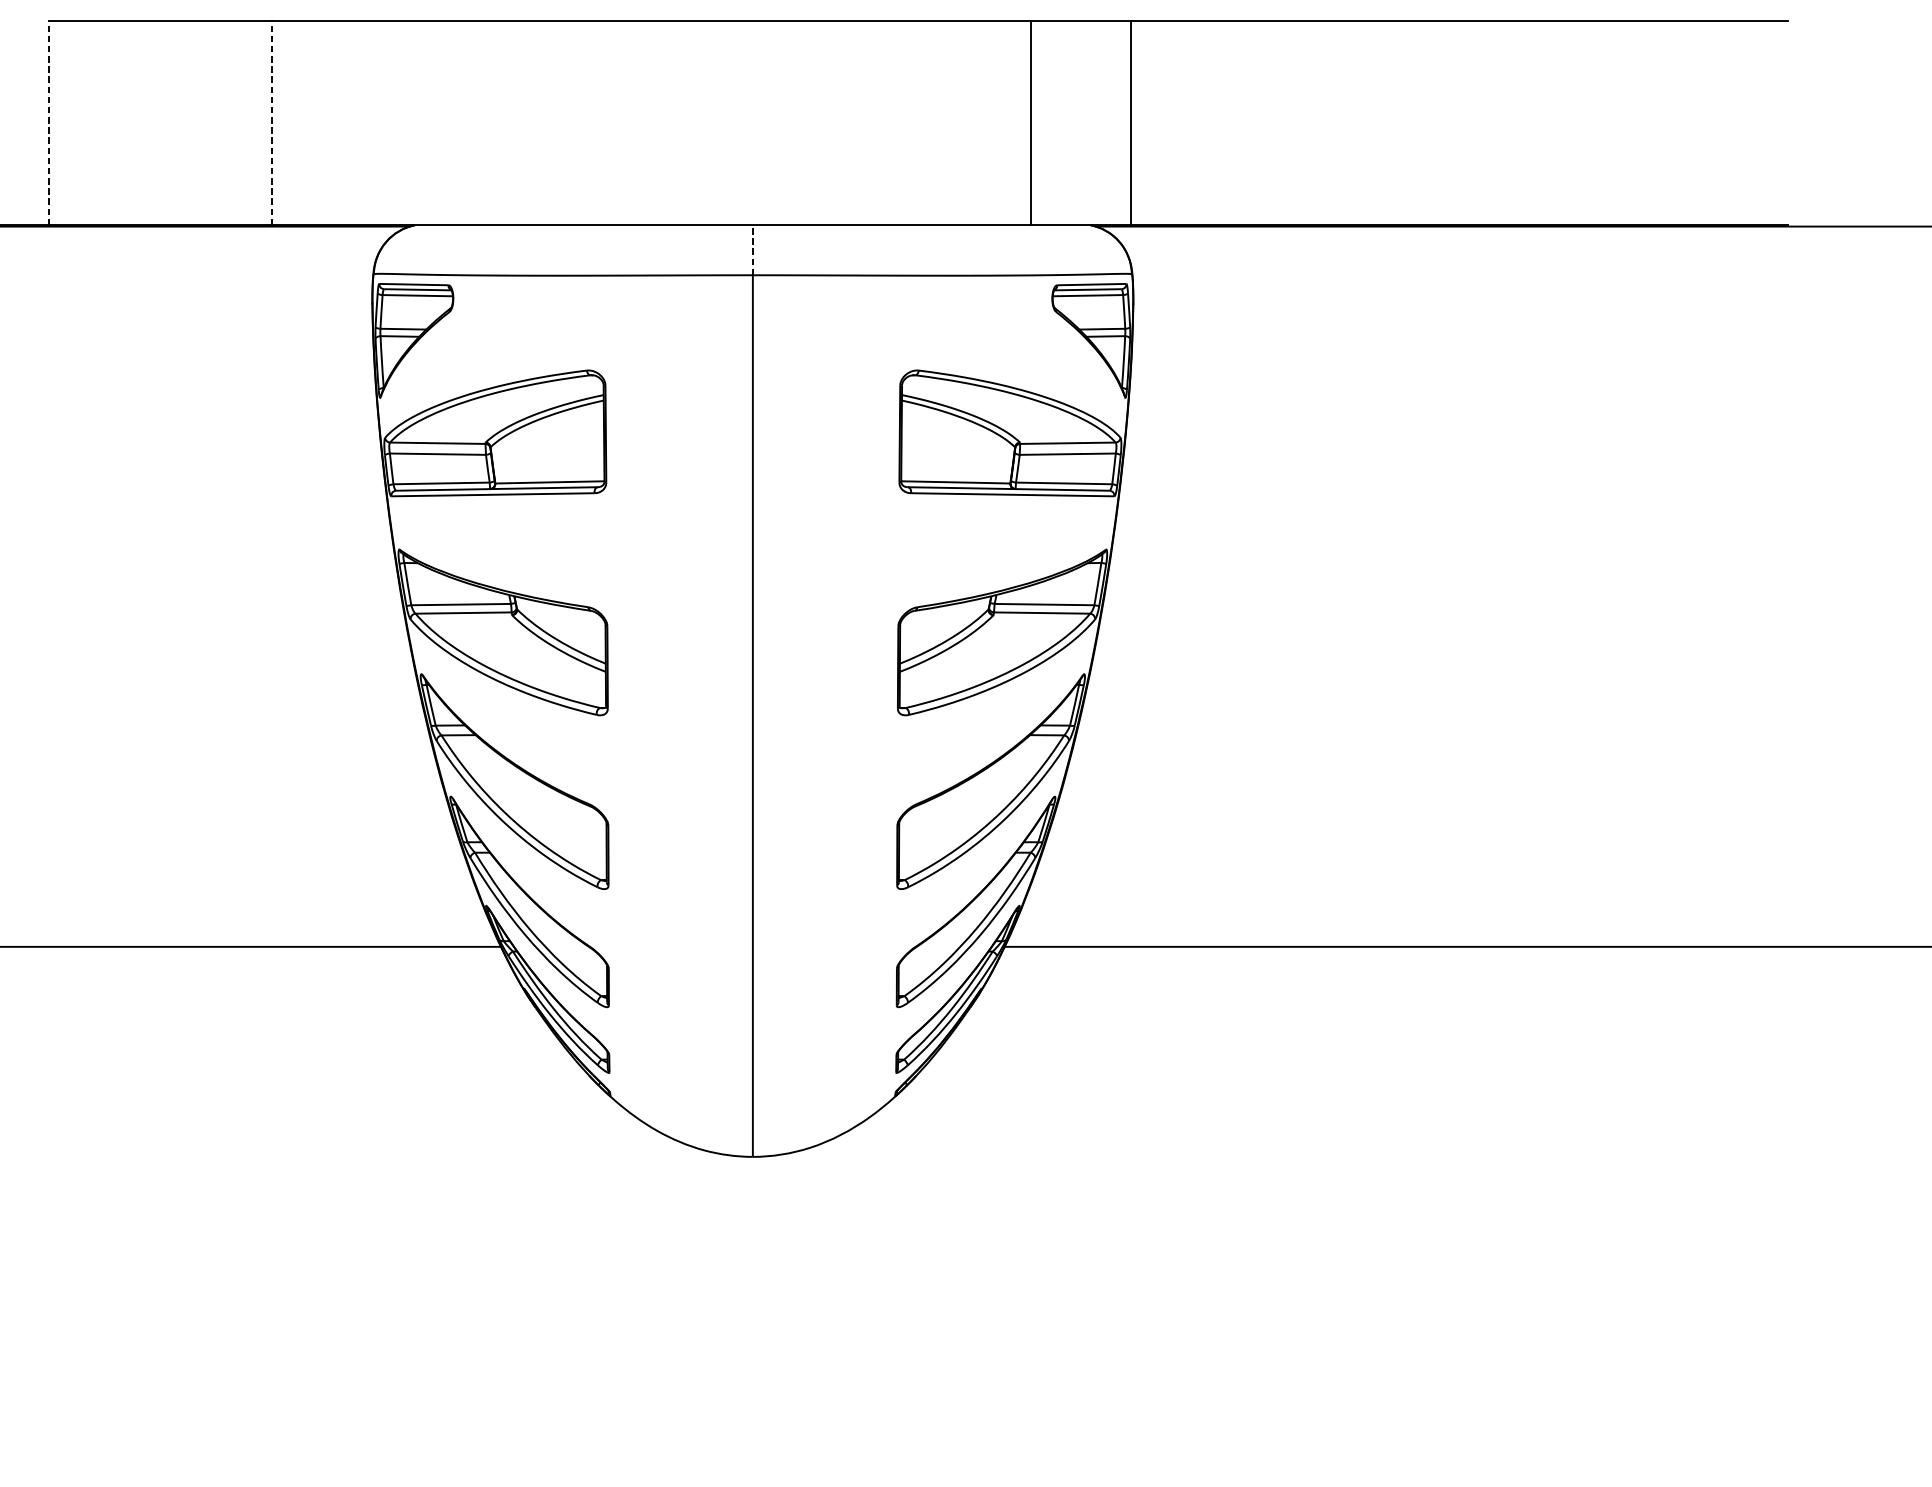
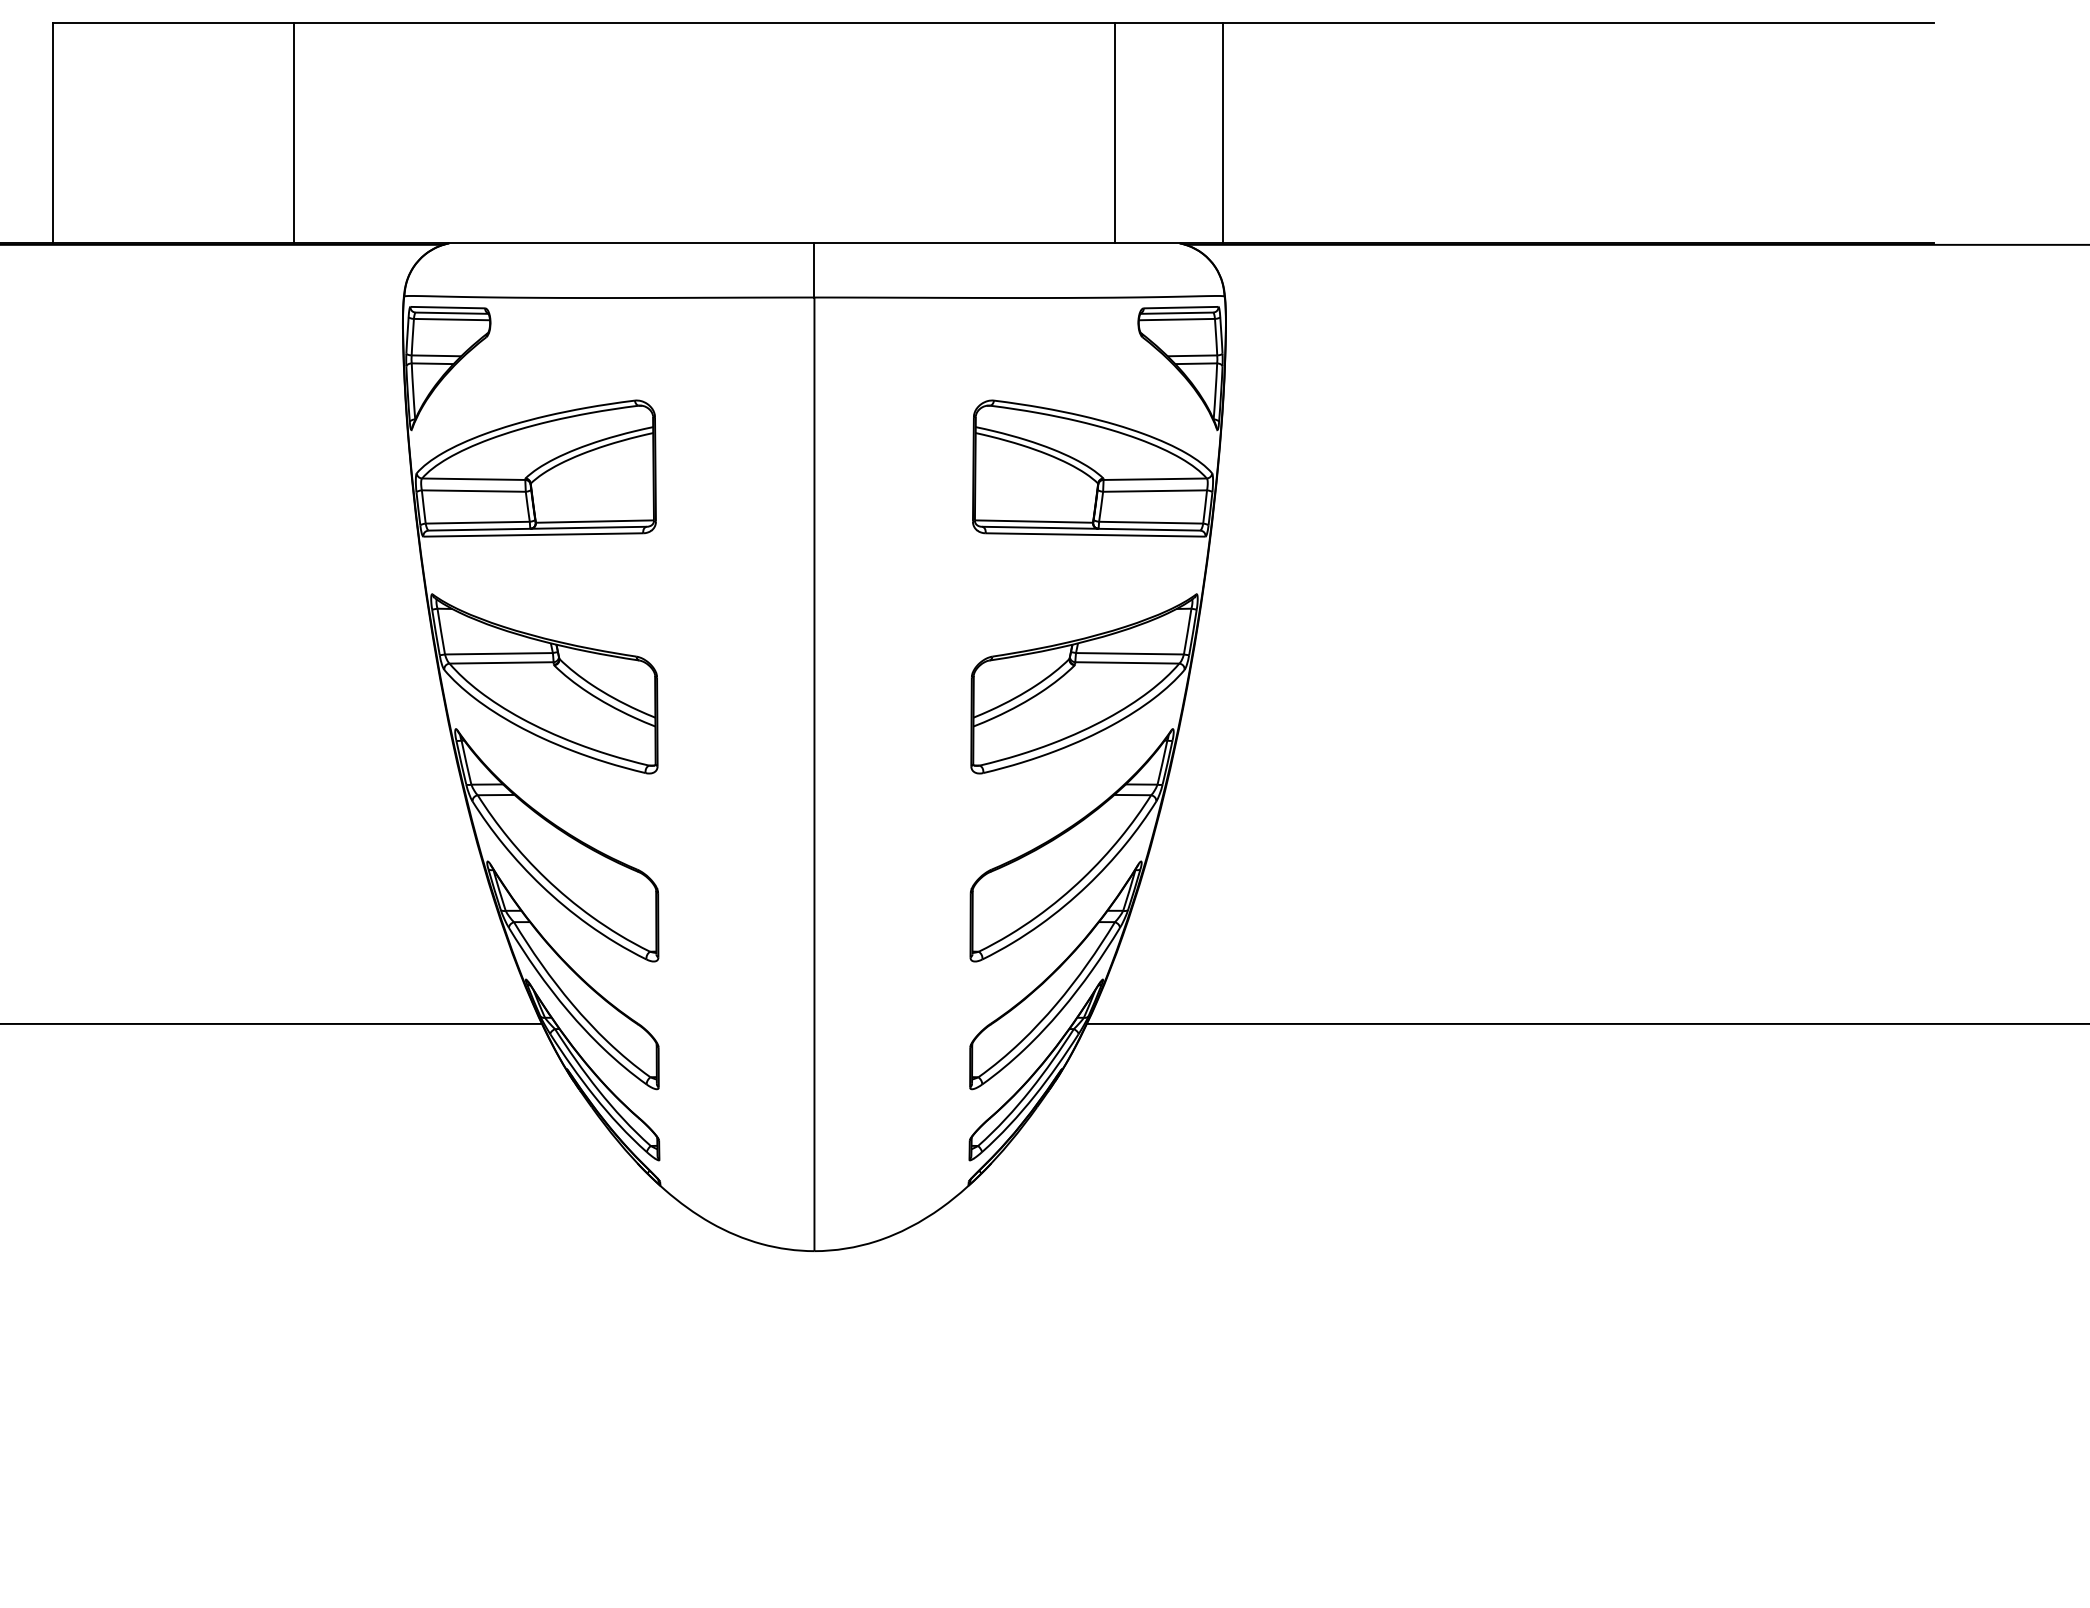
line: (48, 122) -> (52, 132), dashed -> solid
line: (271, 122) -> (293, 132), dashed -> solid
line: (752, 249) -> (814, 269), dashed -> solid

